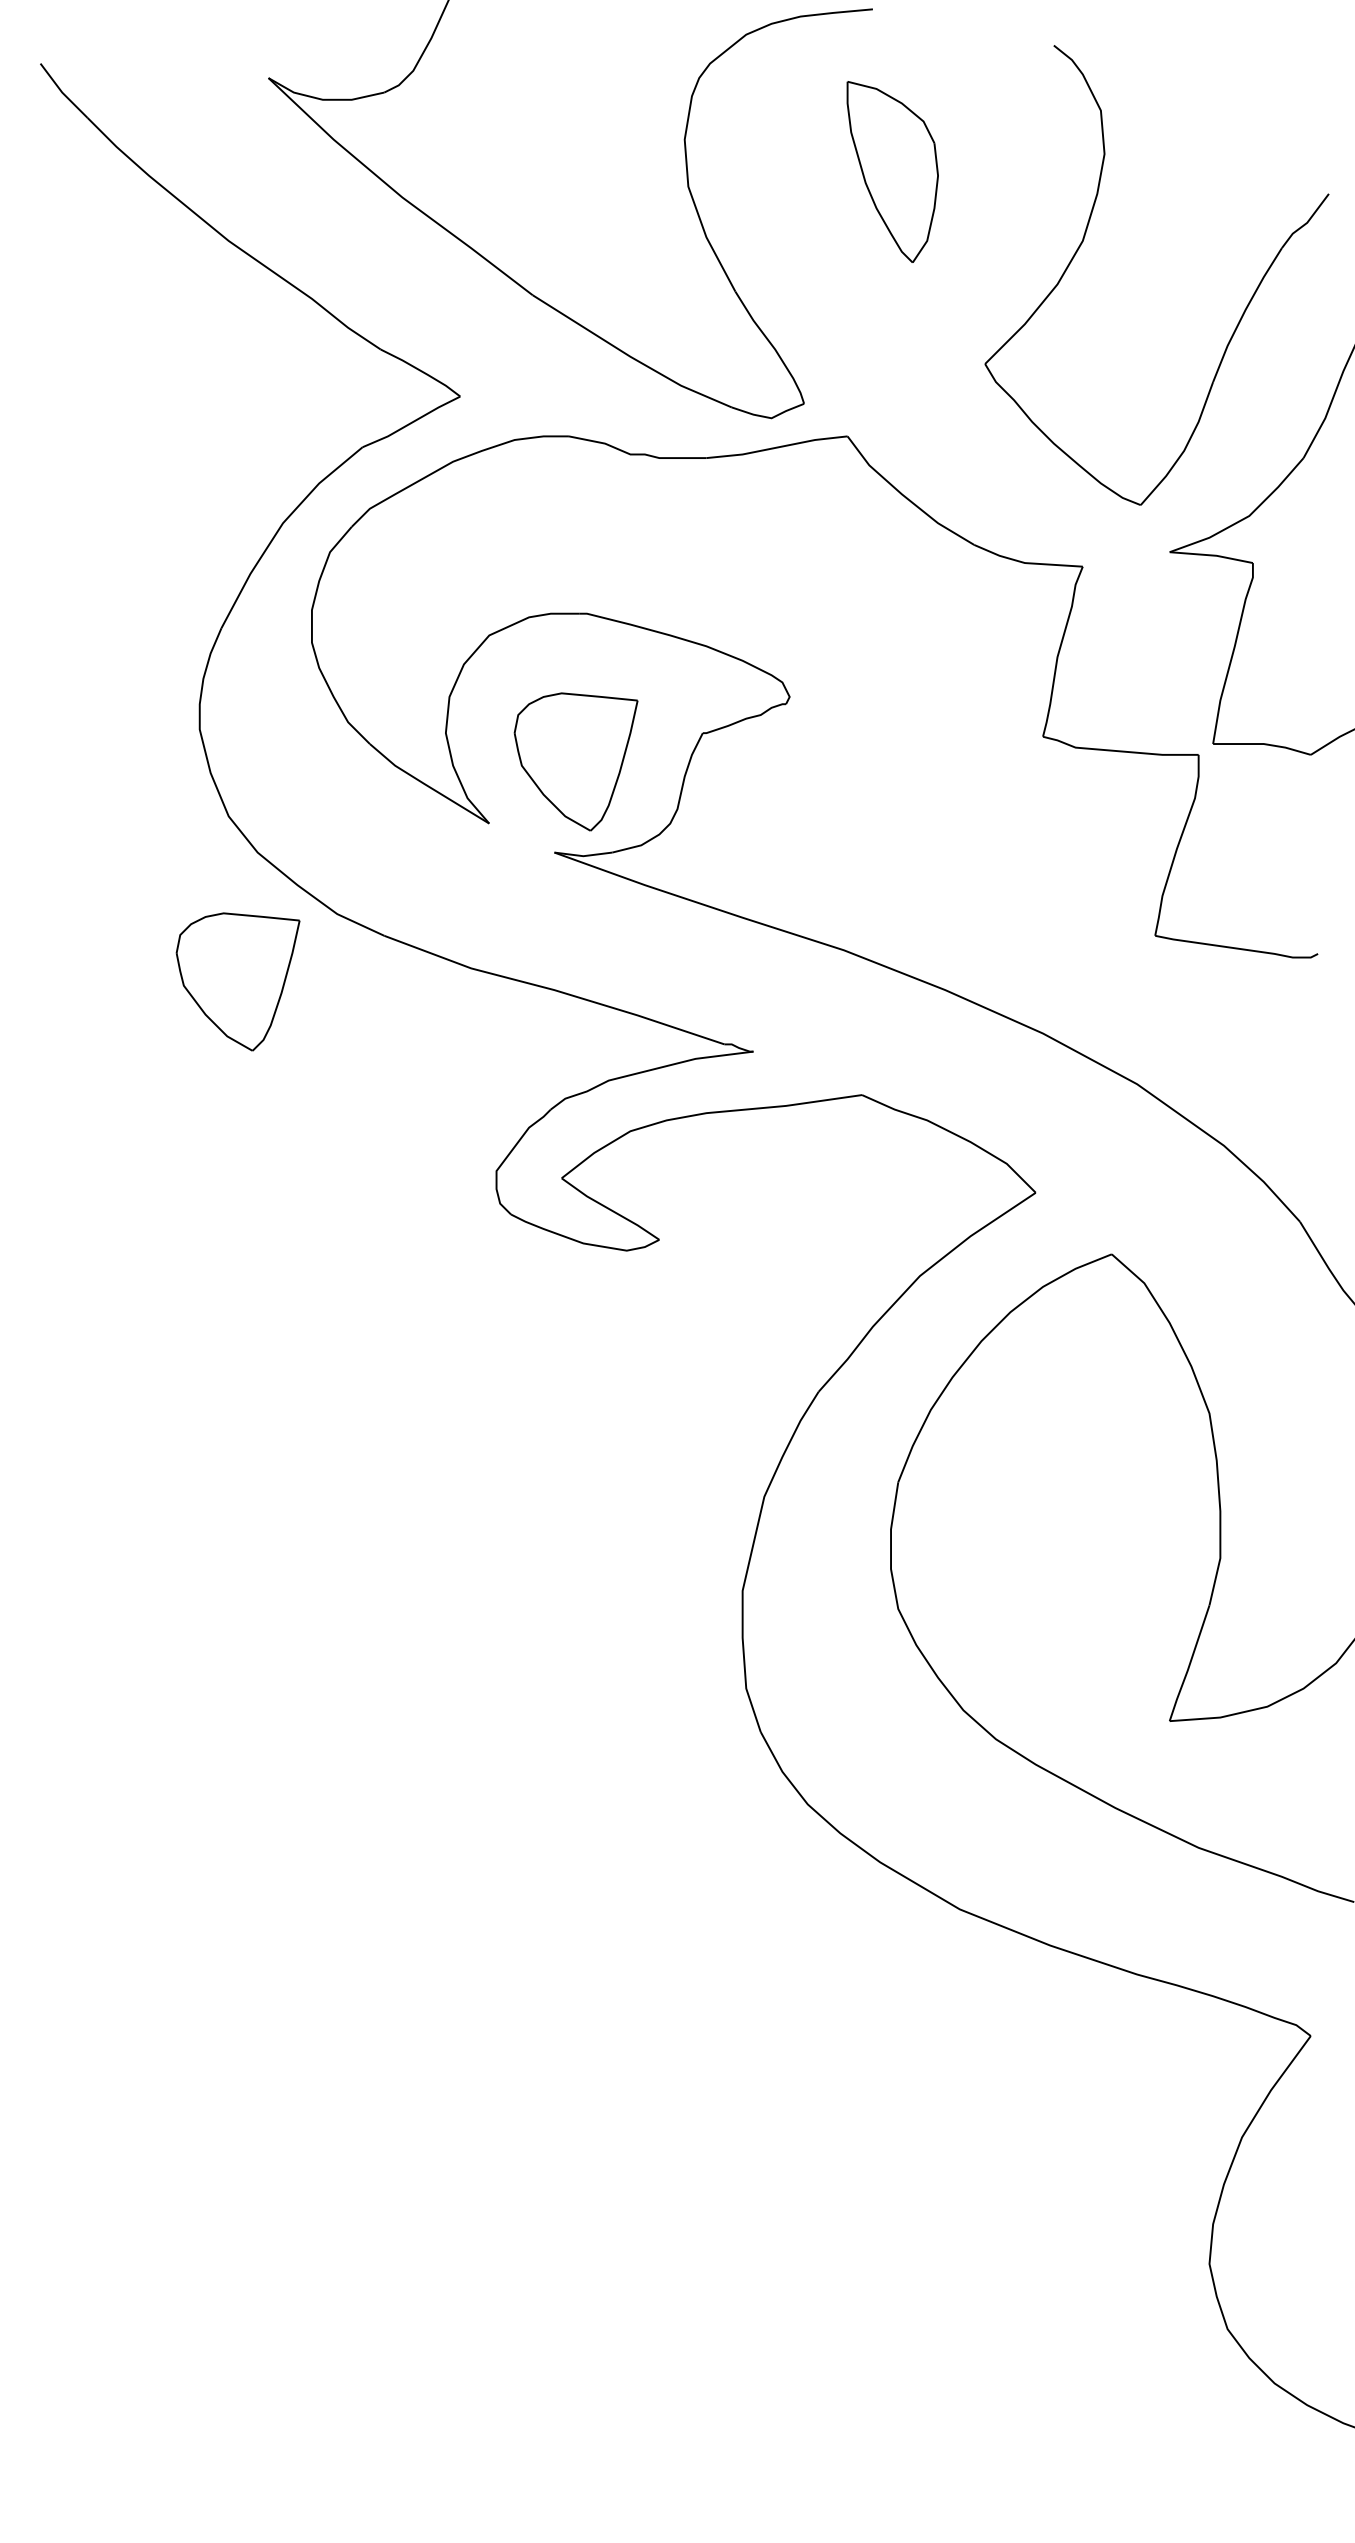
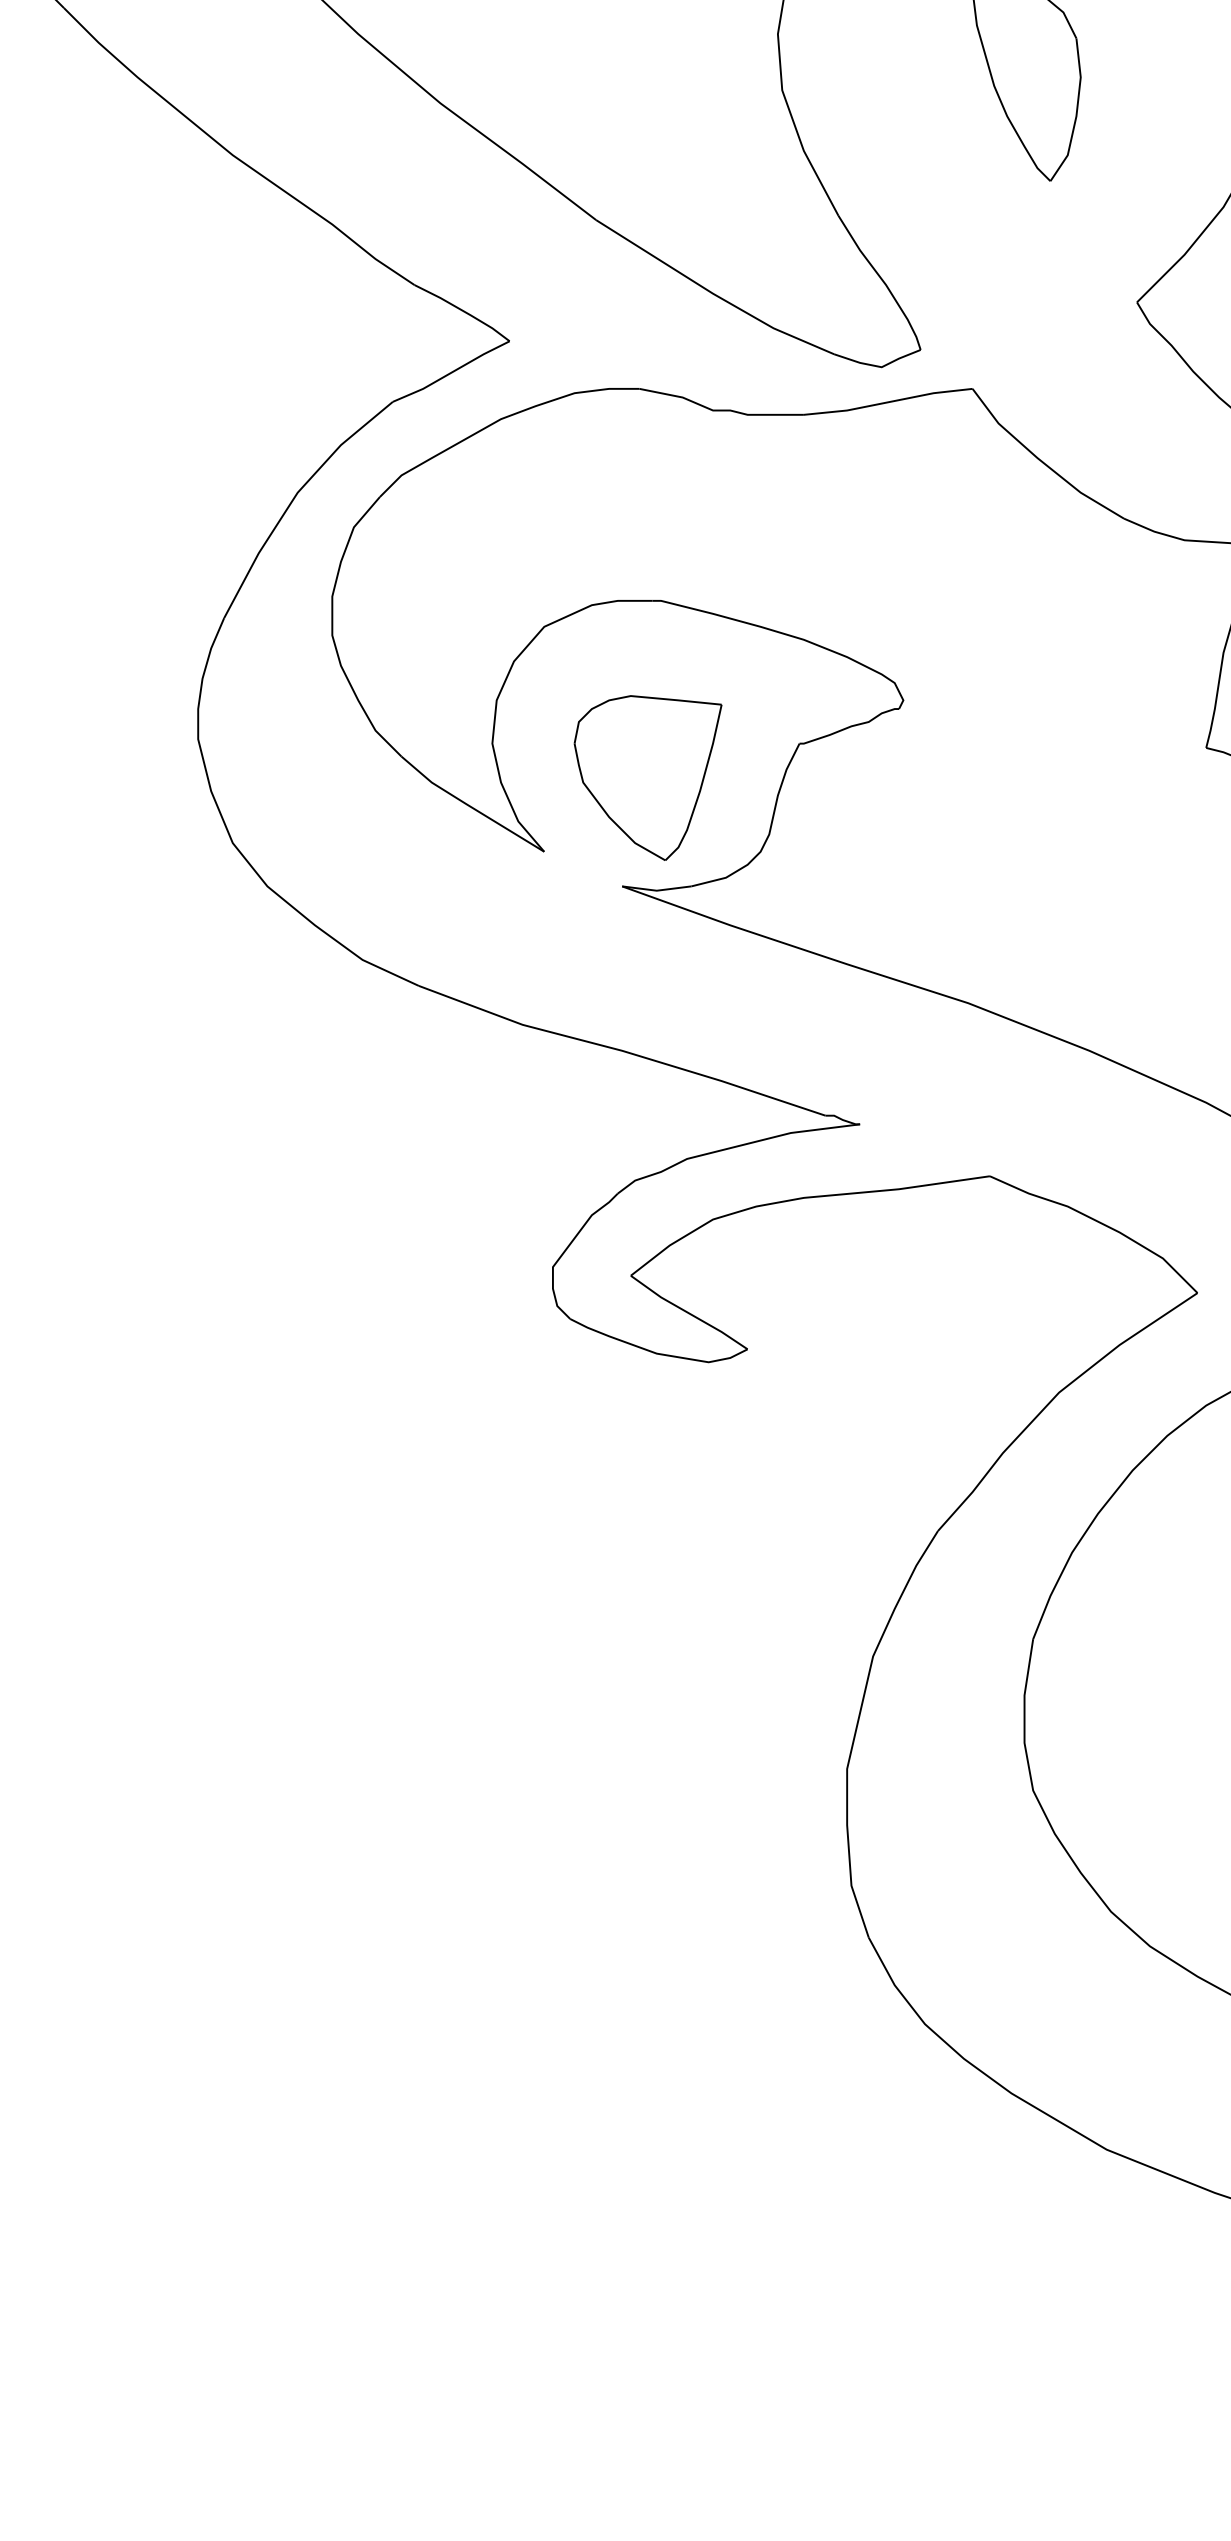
part: (237, 981) -> (243, 1040), removed

